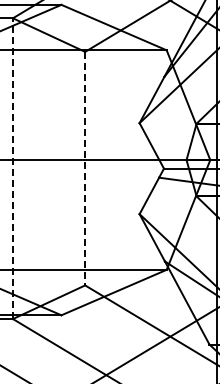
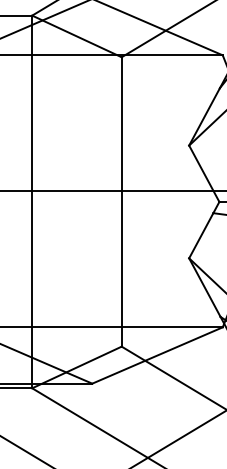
line: (12, 168) -> (31, 201), dashed -> solid
line: (85, 168) -> (122, 201), dashed -> solid

